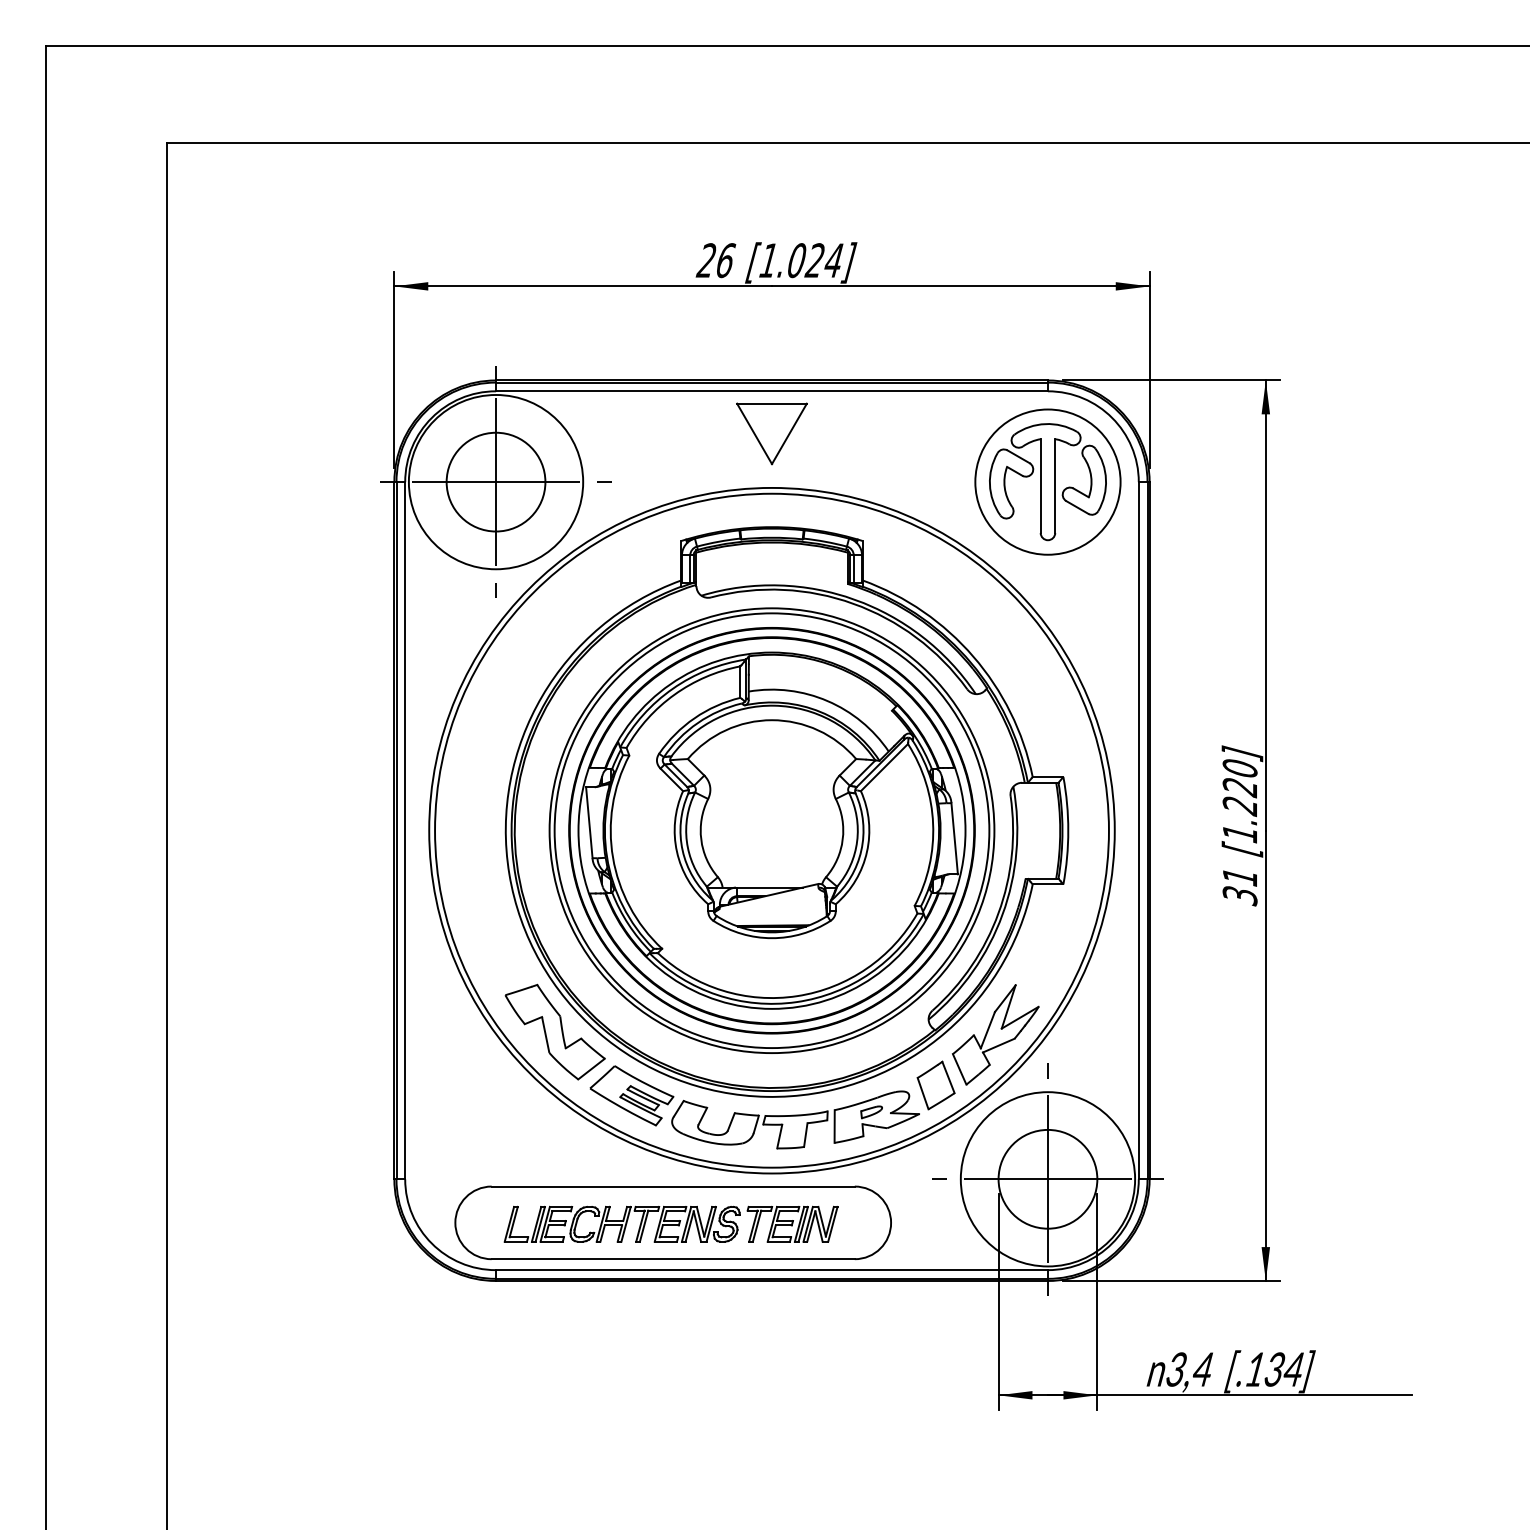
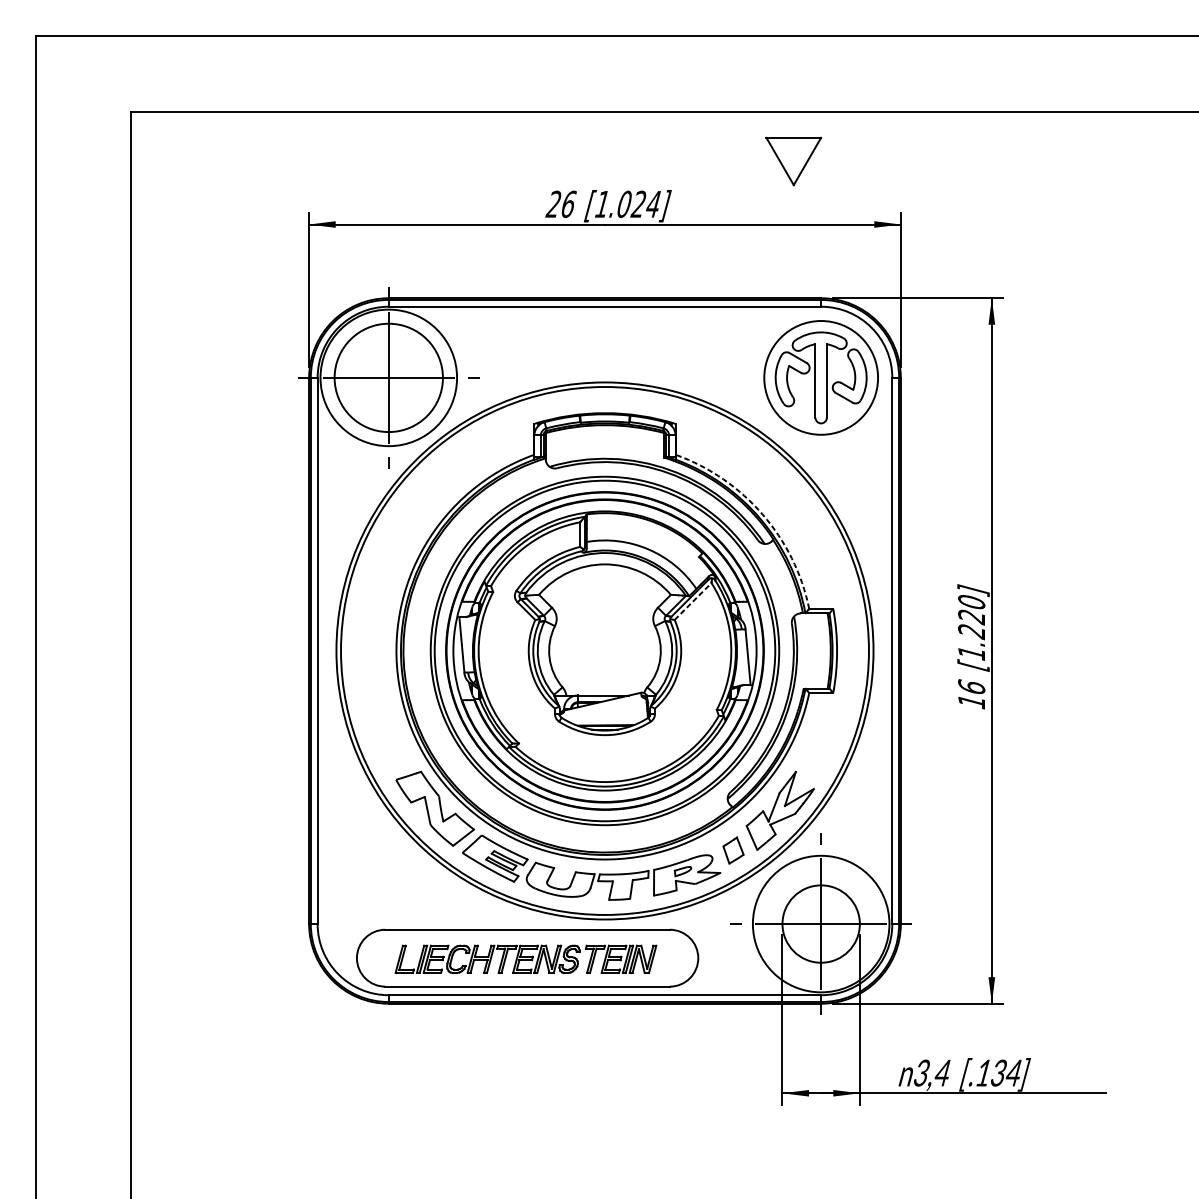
part: (771, 433) -> (793, 161), moved
circle: (495, 481) -> (388, 377), size x1.4
arc: (973, 656) -> (762, 514), solid -> dashed
line: (884, 767) -> (693, 601), solid -> dashed
text: (1239, 886) -> (971, 694), 31 -> 16
part: (935, 1085) -> (733, 850), size x0.7

